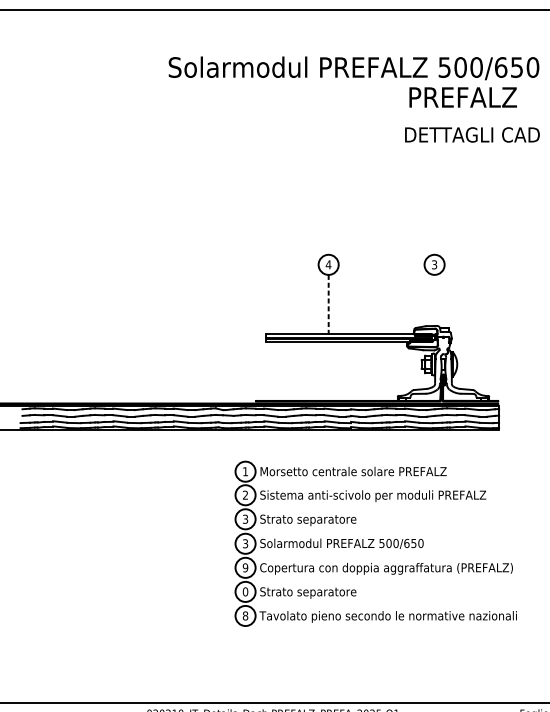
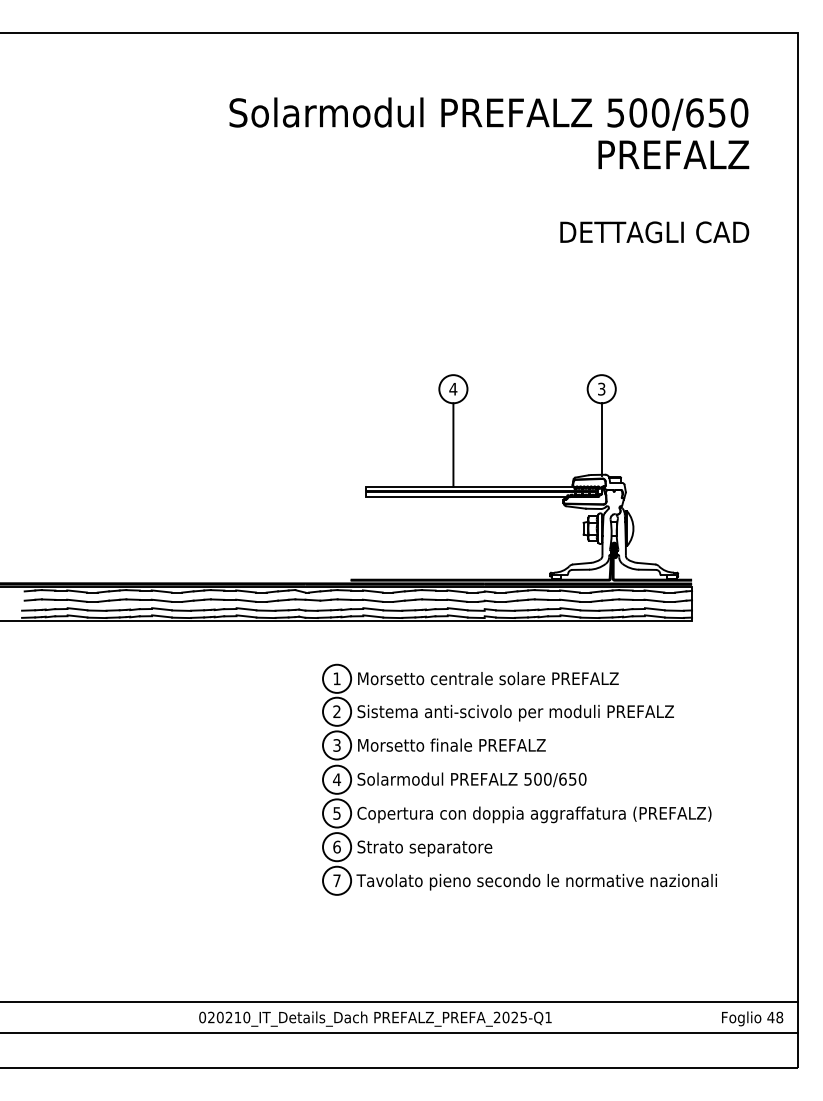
text: (462, 97) -> (673, 154), moved
text: (472, 135) -> (654, 232), moved
line: (434, 300) -> (601, 439), added
line: (328, 304) -> (453, 444), dashed -> solid
text: (327, 520) -> (451, 746), Strato separatore -> Morsetto finale PREFALZ
text: (245, 543) -> (337, 779), 3 -> 4
text: (245, 567) -> (336, 813), 9 -> 5
text: (245, 591) -> (336, 846), 0 -> 6
text: (245, 615) -> (336, 880), 8 -> 7

